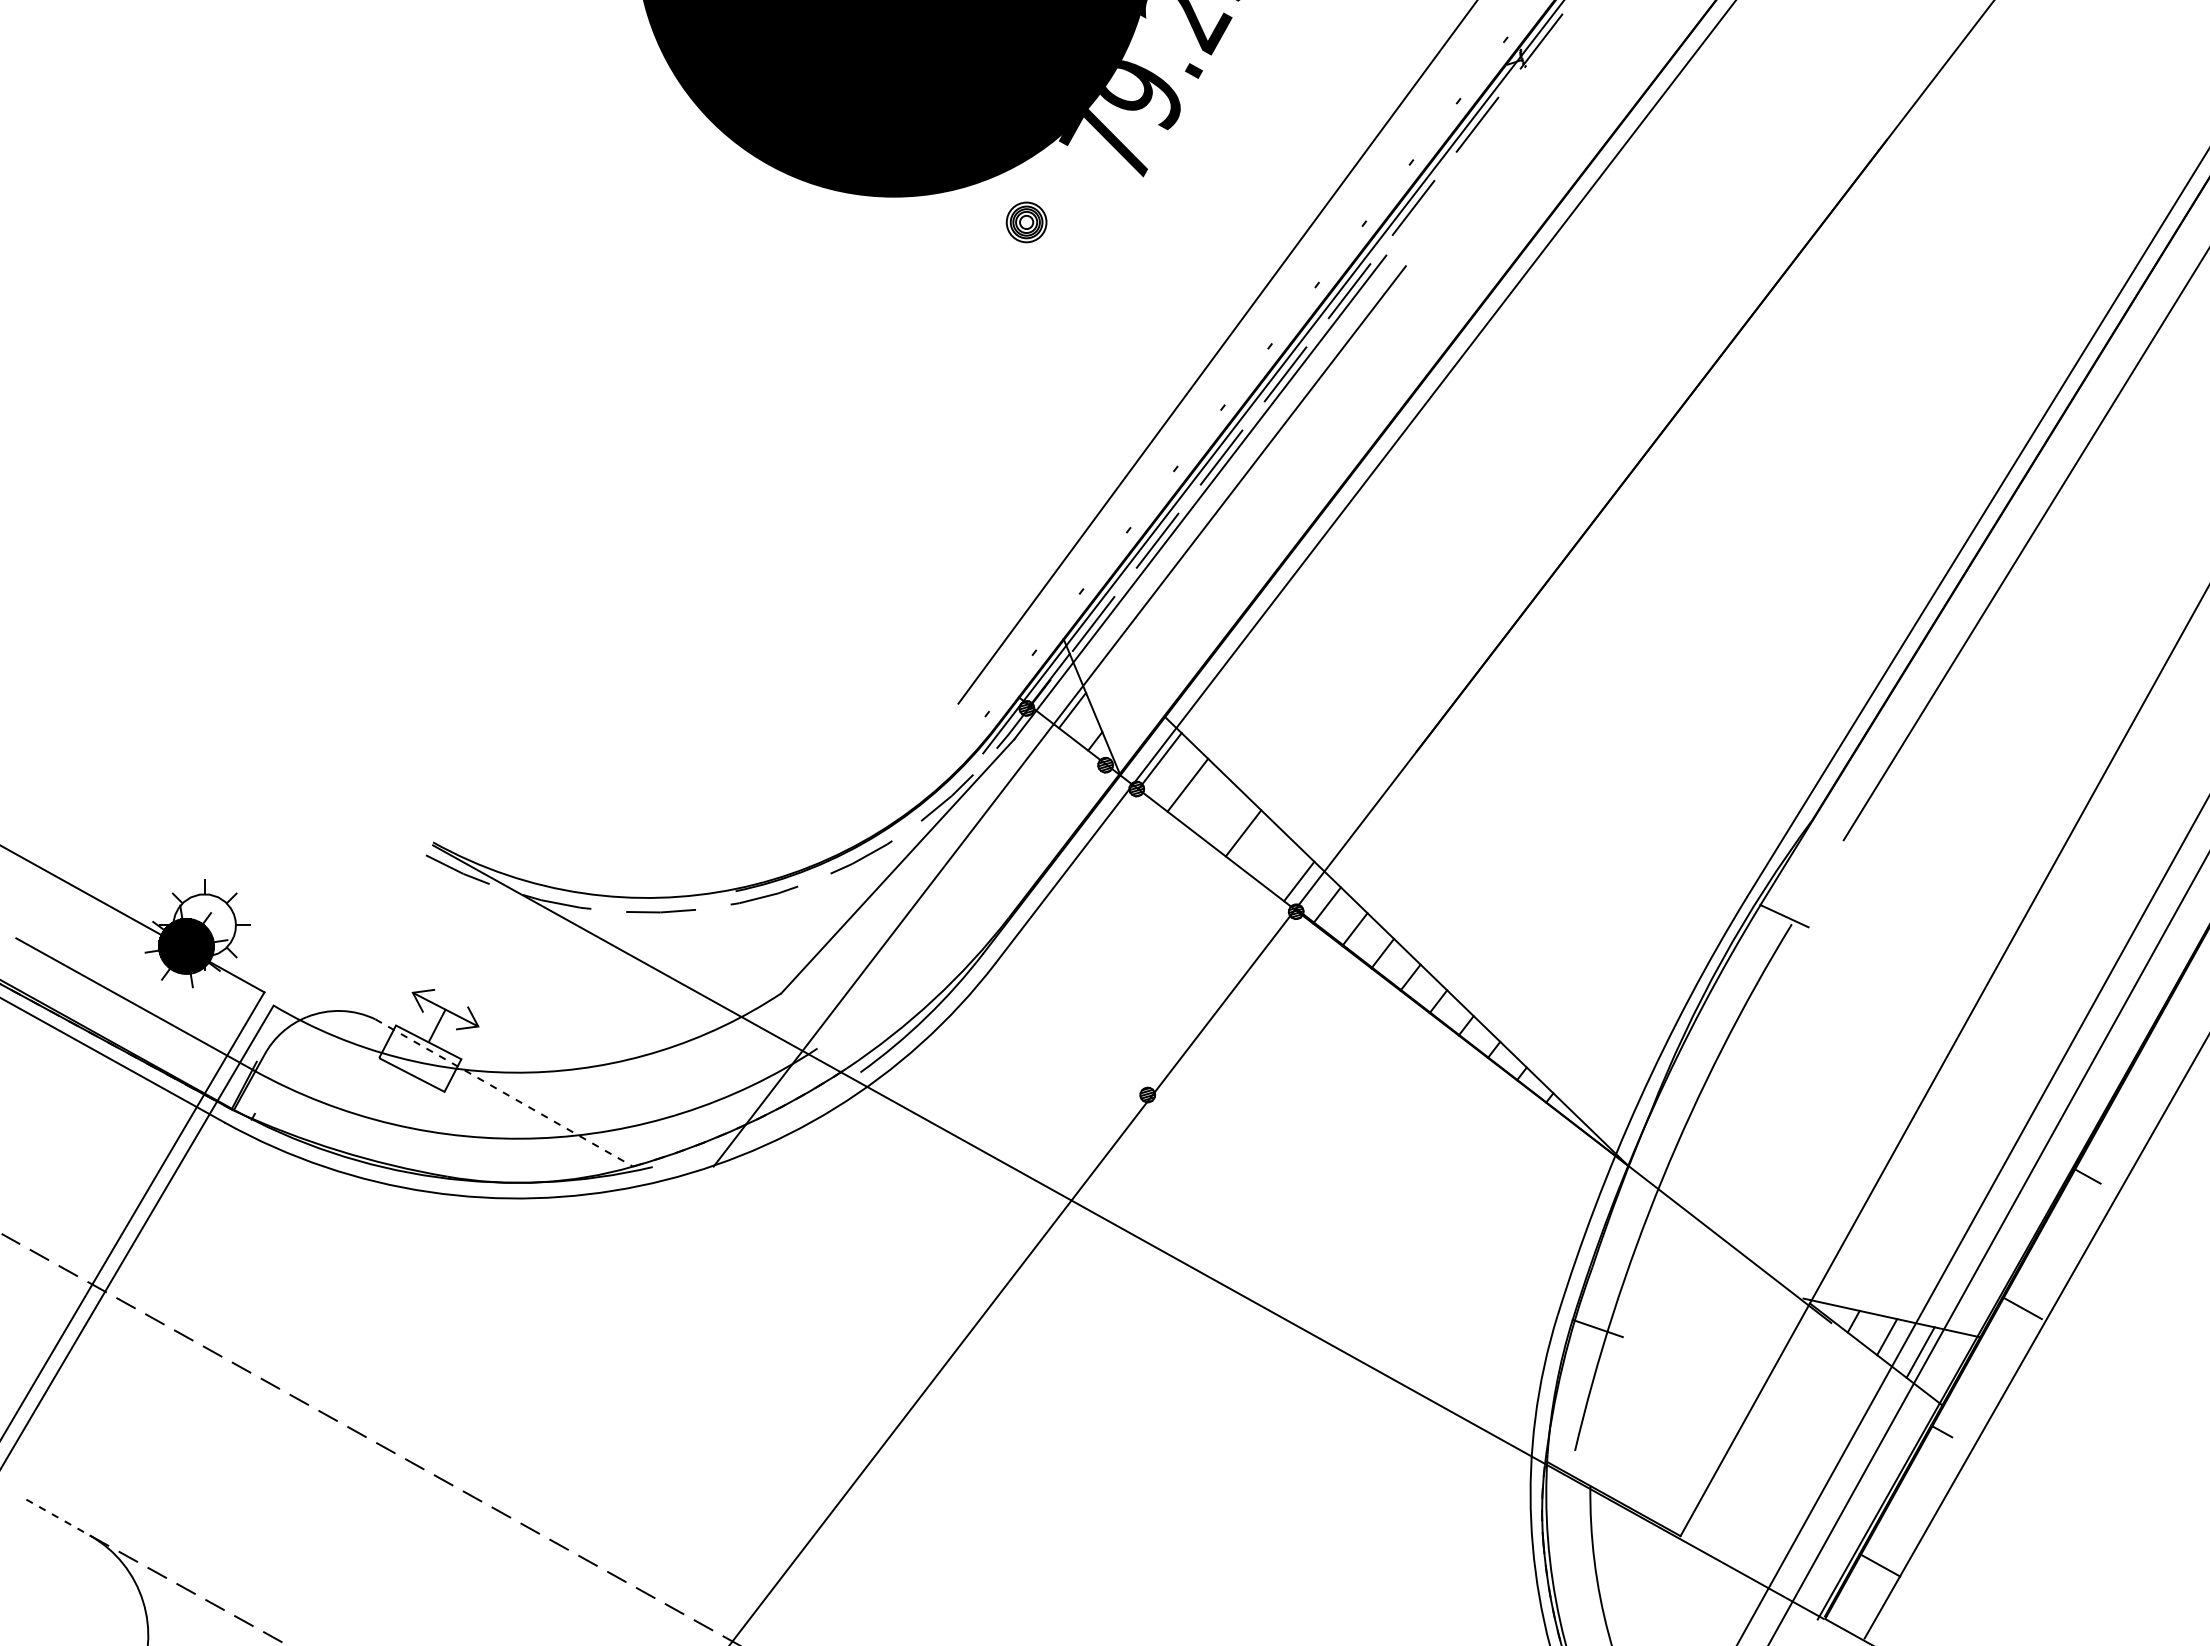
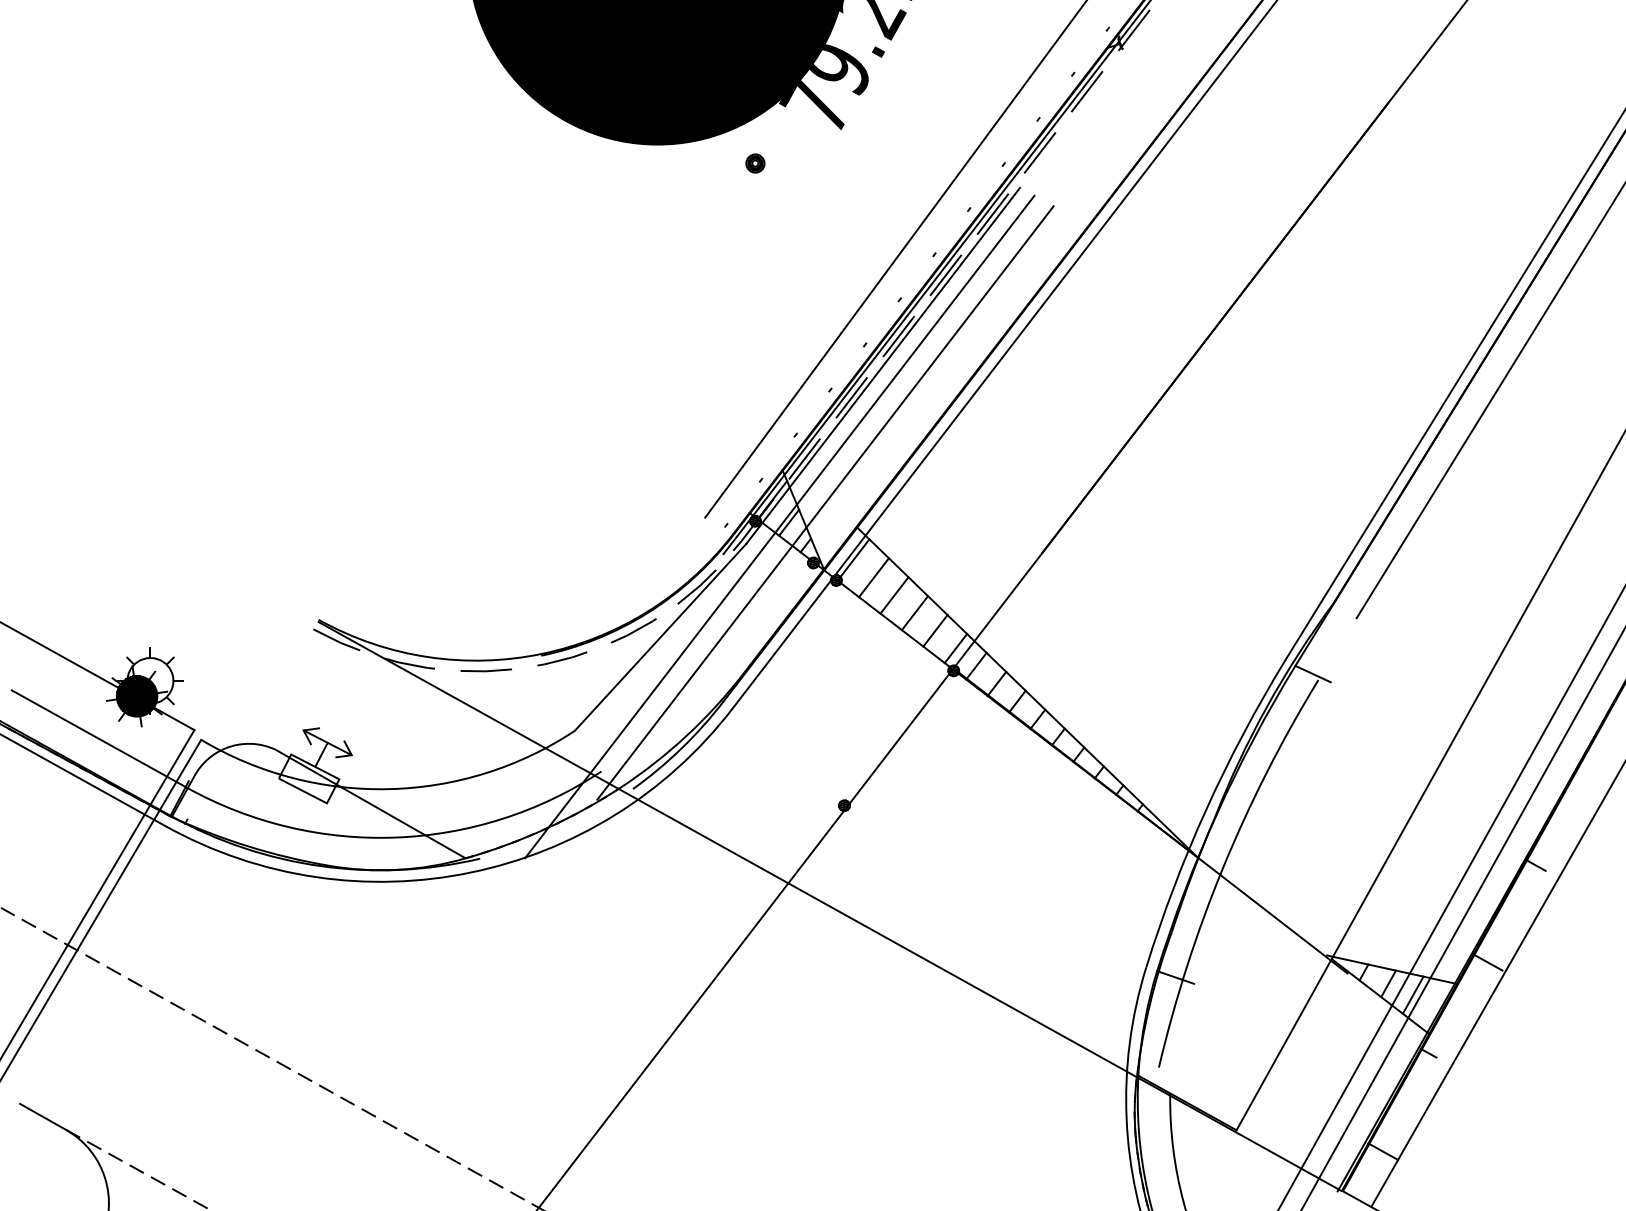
part: (1026, 222) -> (755, 163), size x0.62
line: (1122, 683) -> (825, 502), added
line: (1215, 809) -> (894, 595), added
line: (1270, 857) -> (934, 630), added
line: (504, 1093) -> (371, 804), dashed -> solid
line: (58, 1517) -> (42, 1116), dashed -> solid

